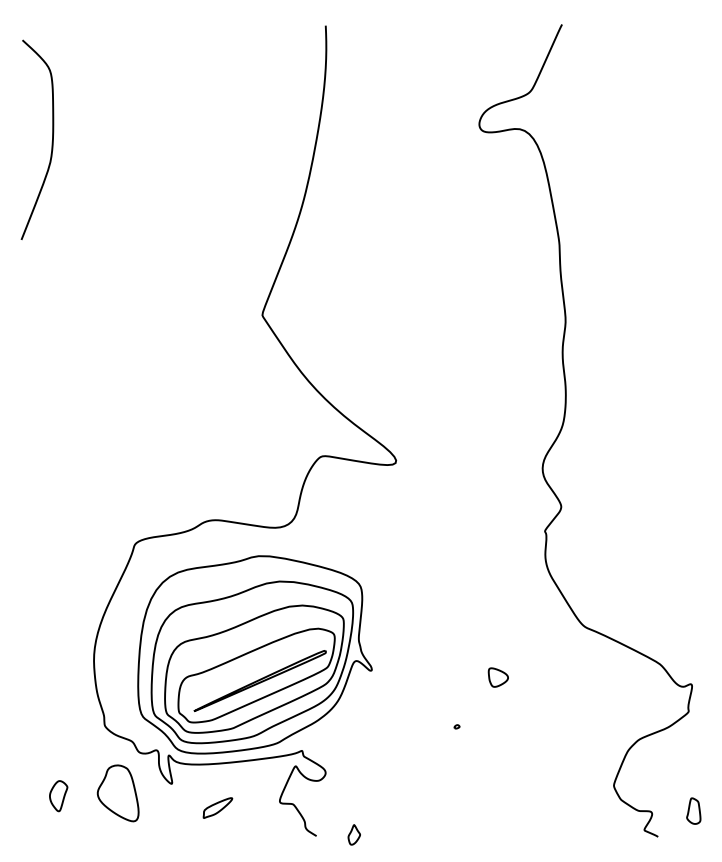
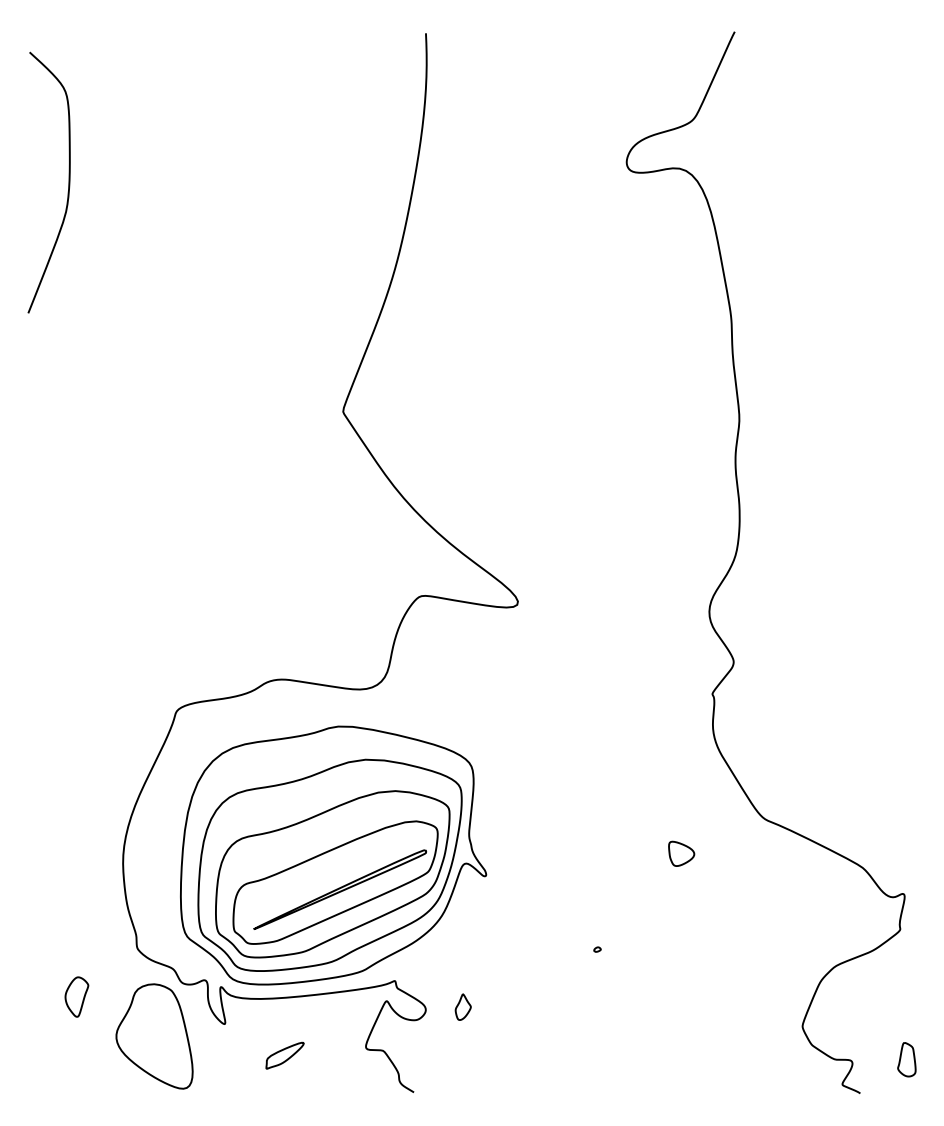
part: (497, 677) -> (680, 853), moved
part: (118, 793) -> (155, 1036), size x1.43
part: (58, 796) -> (76, 997), moved
part: (353, 834) -> (462, 1006), moved

